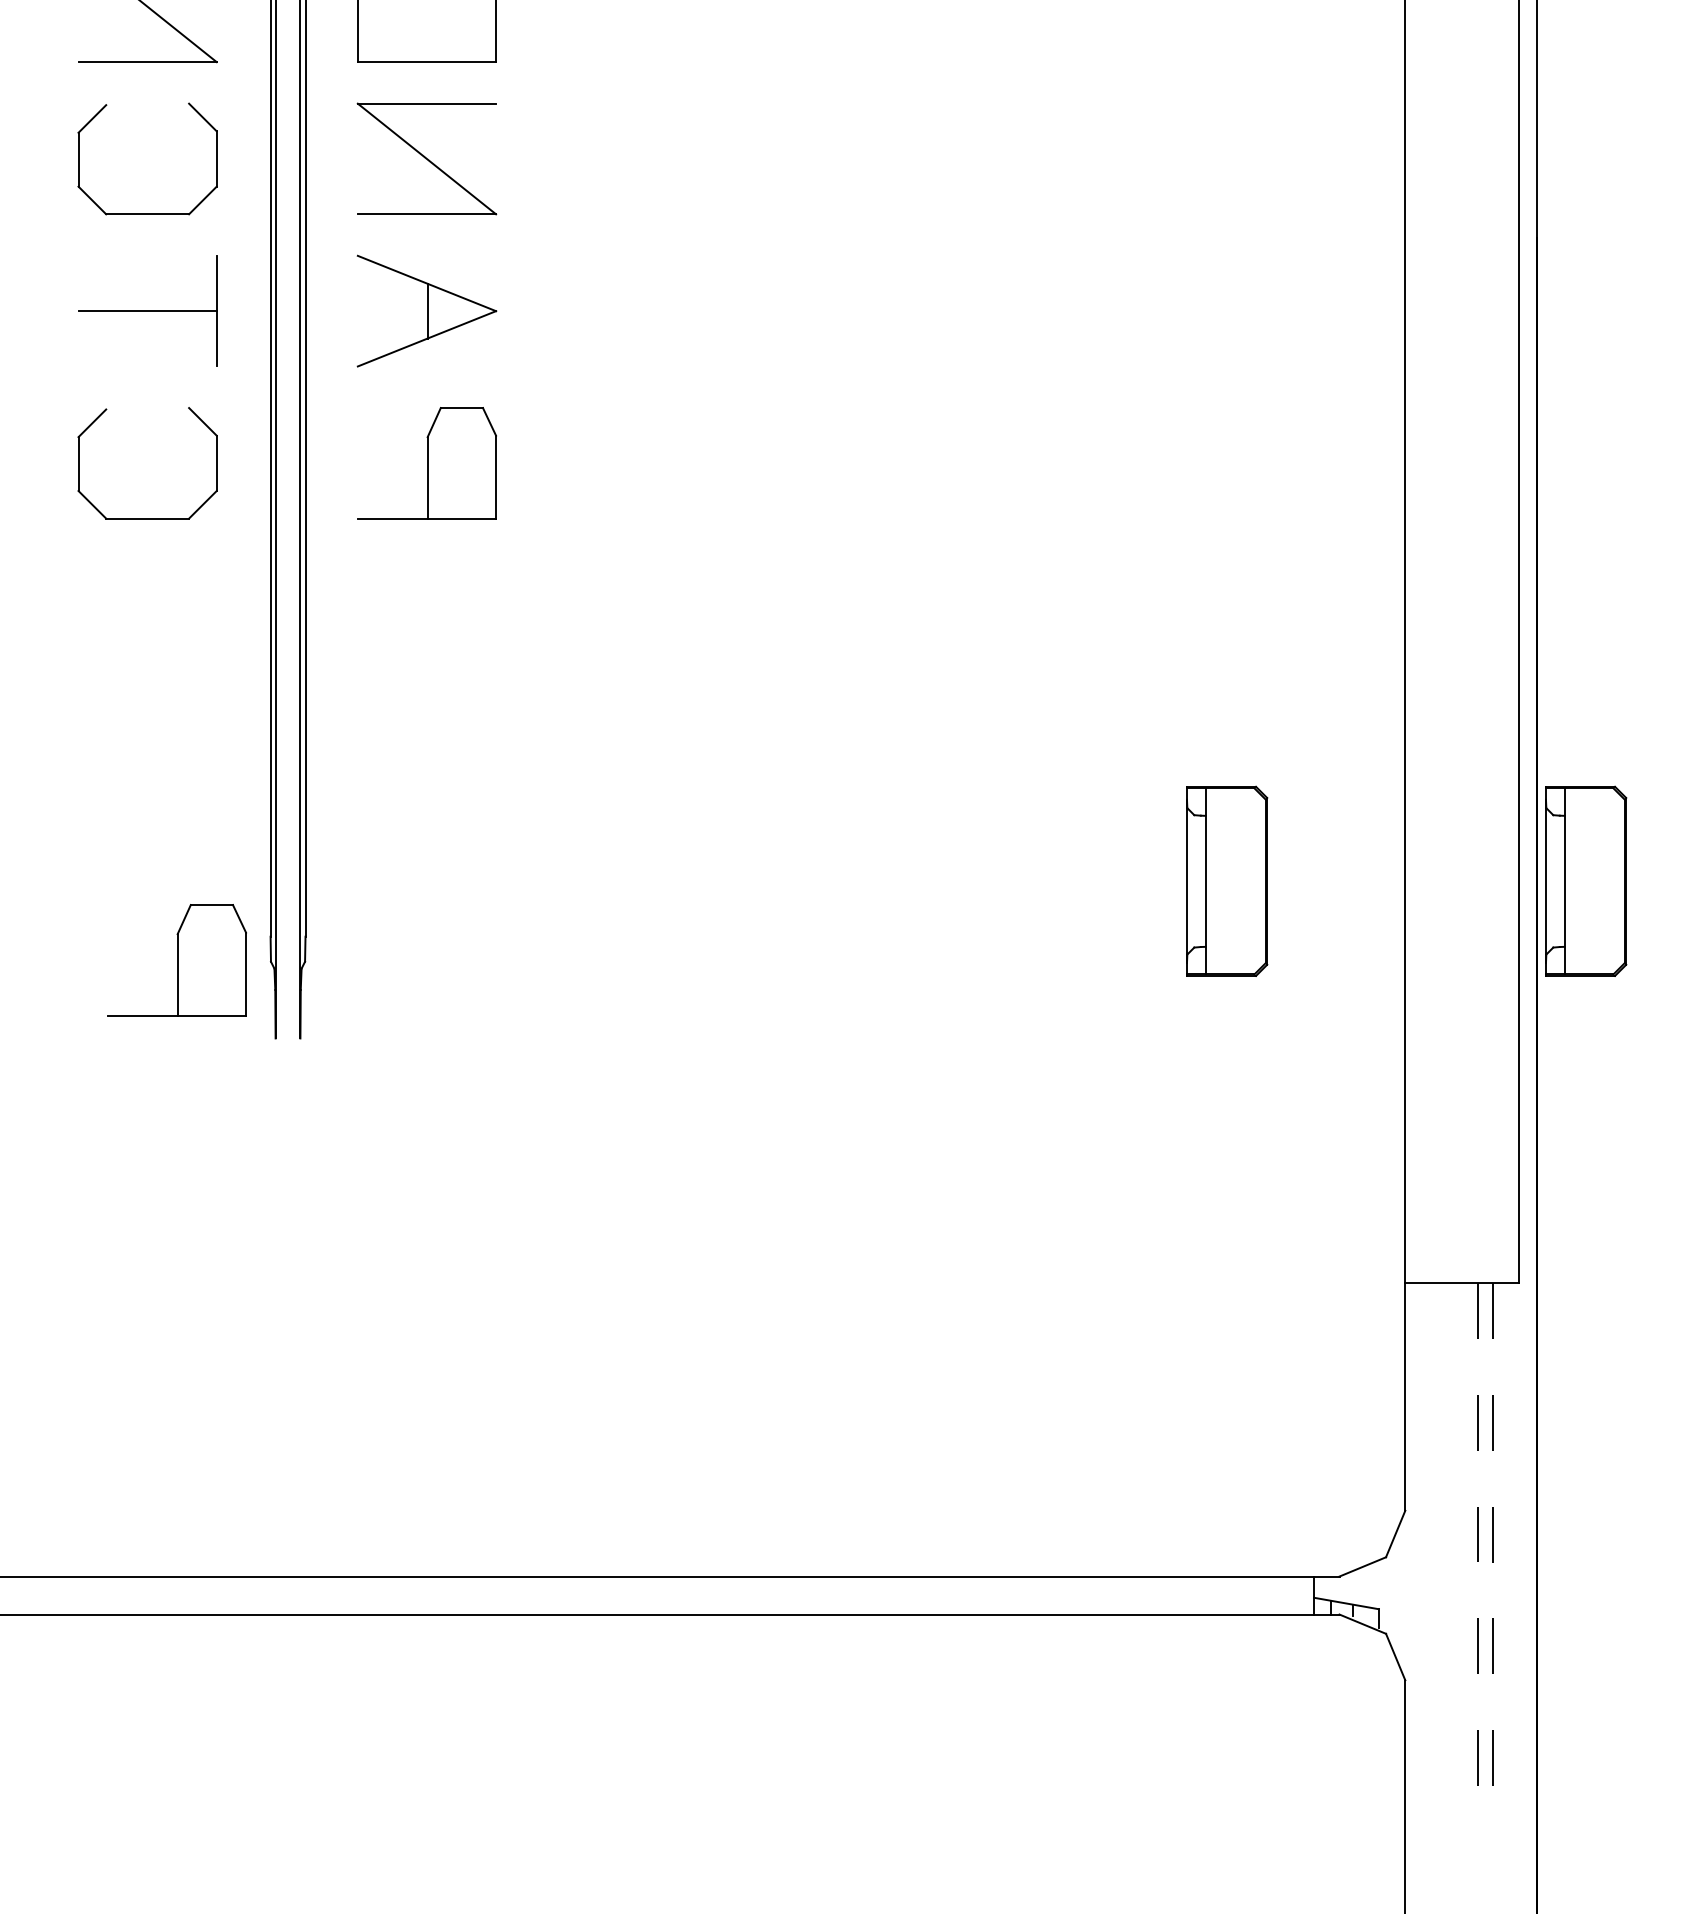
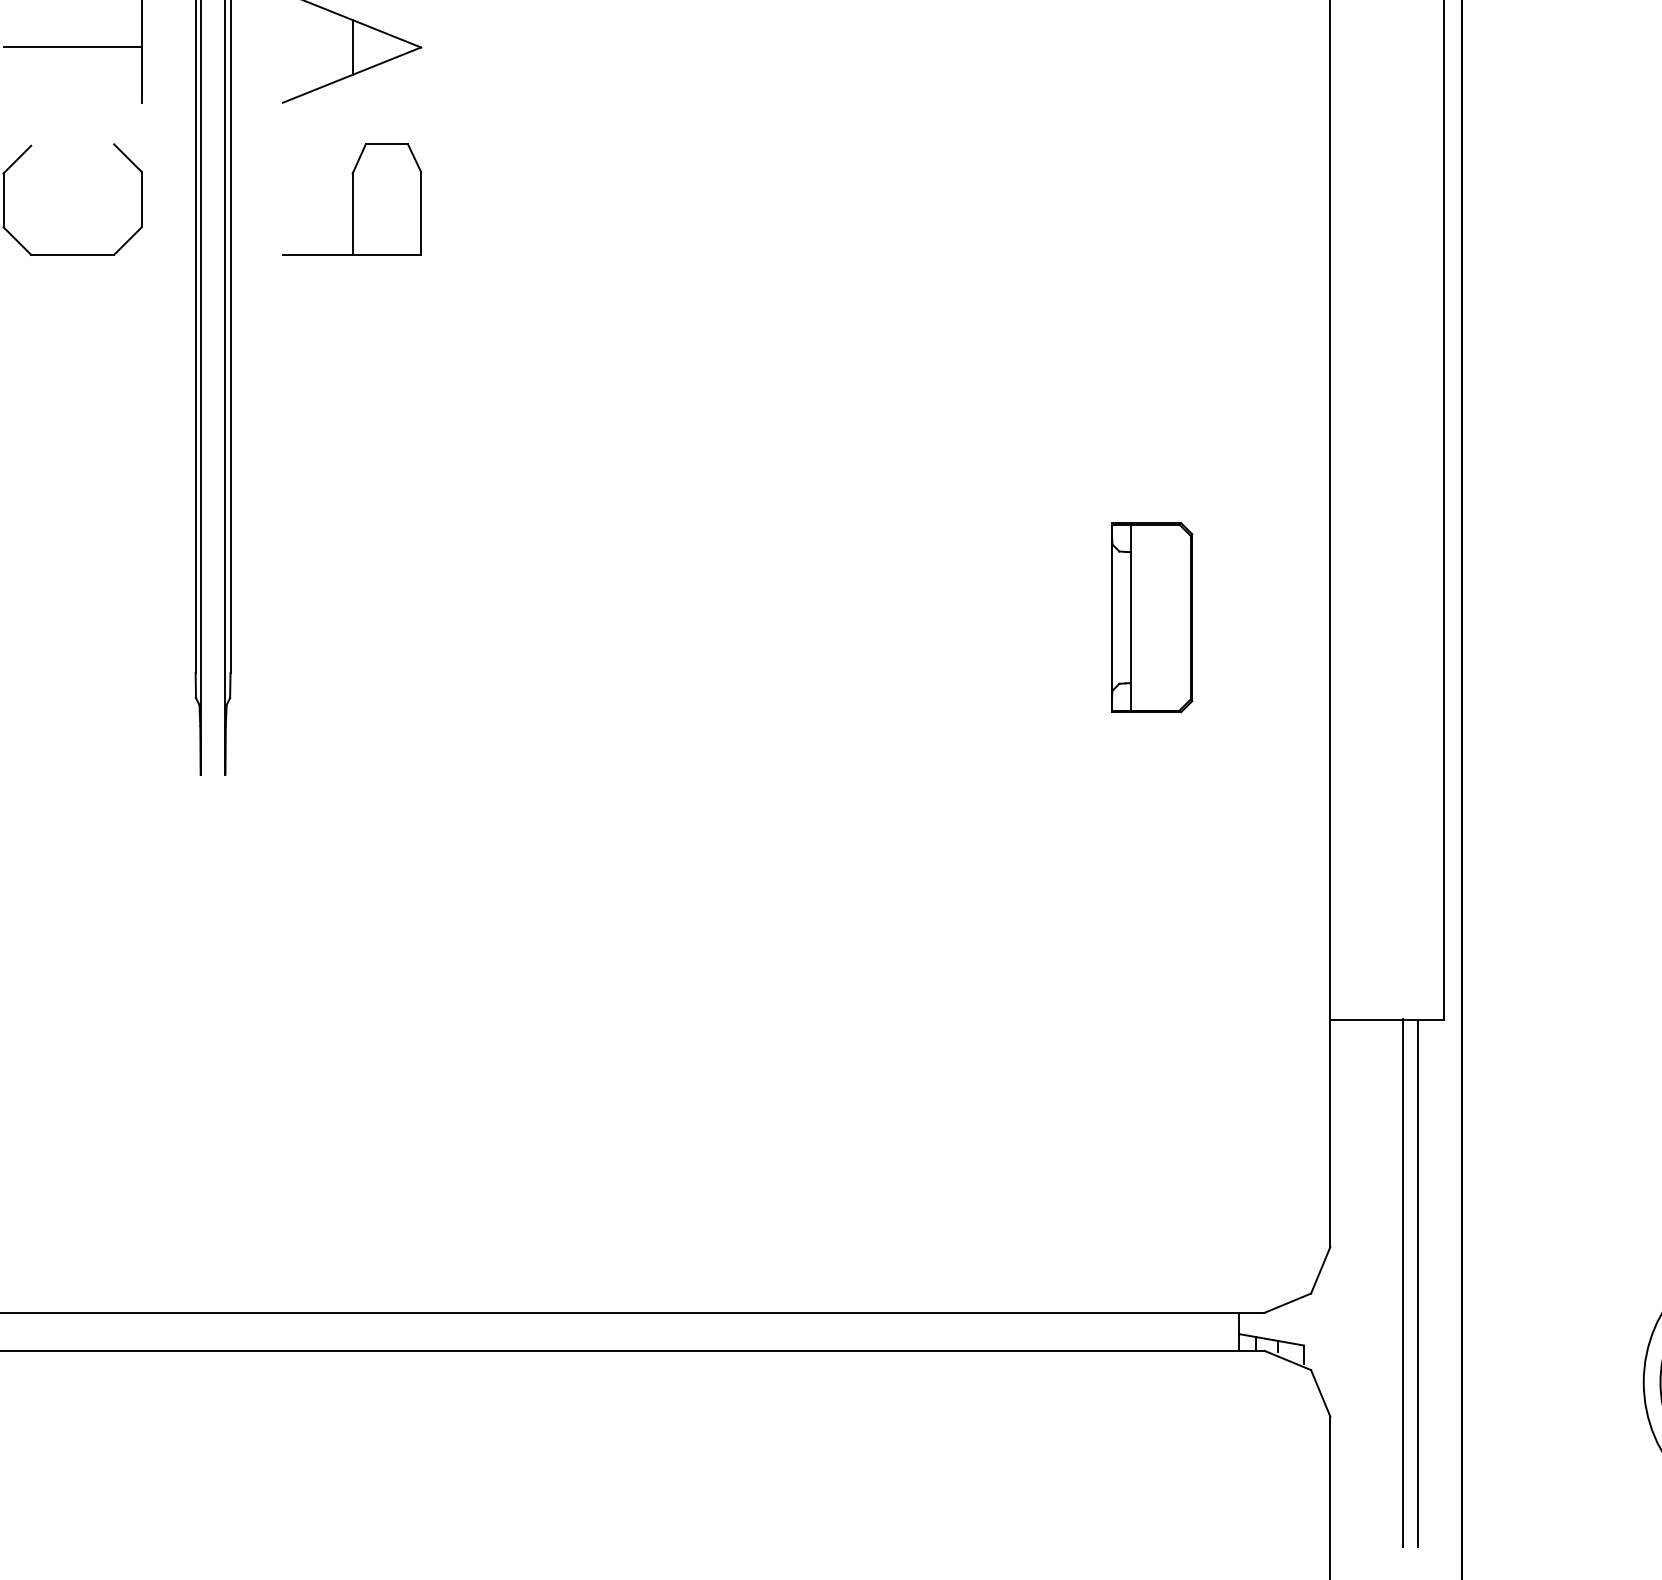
part: (1586, 880) -> (1511, 616), removed
part: (176, 960) -> (101, 696), removed
line: (1477, 1547) -> (1402, 1283), dashed -> solid
line: (1493, 1547) -> (1418, 1283), dashed -> solid

